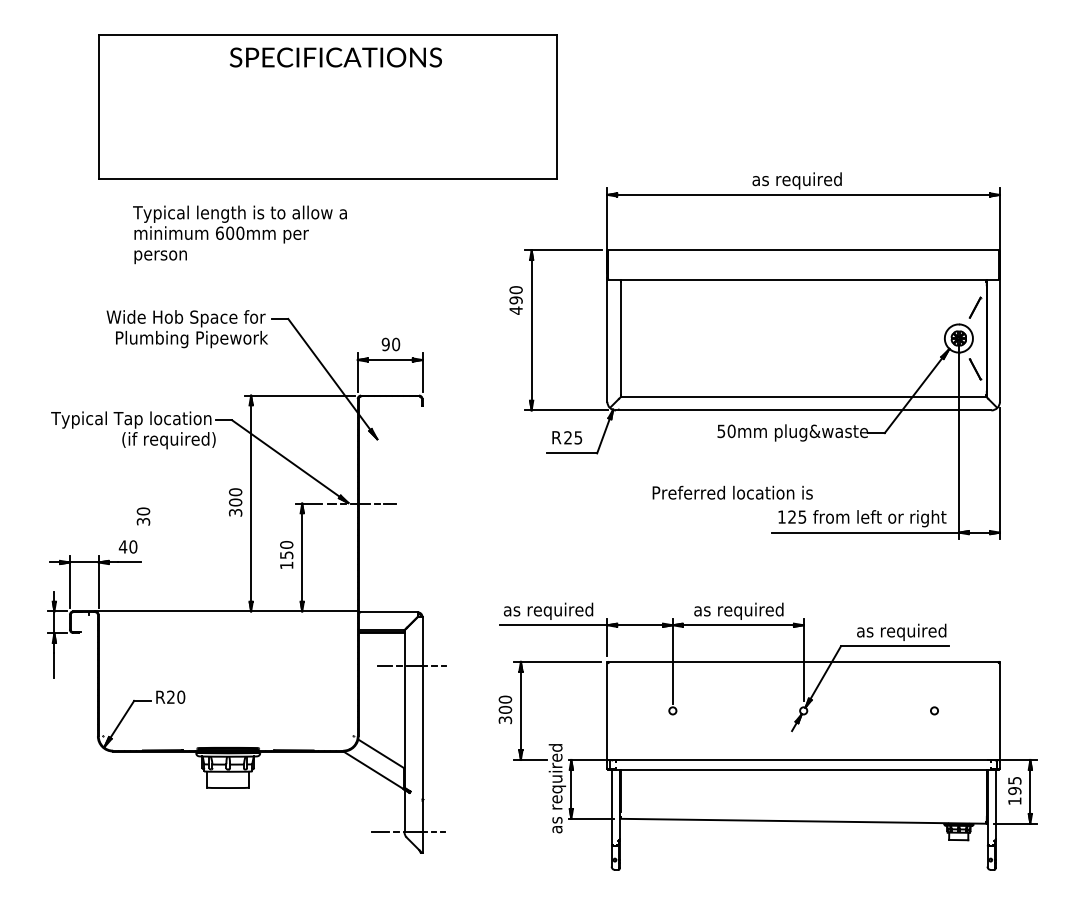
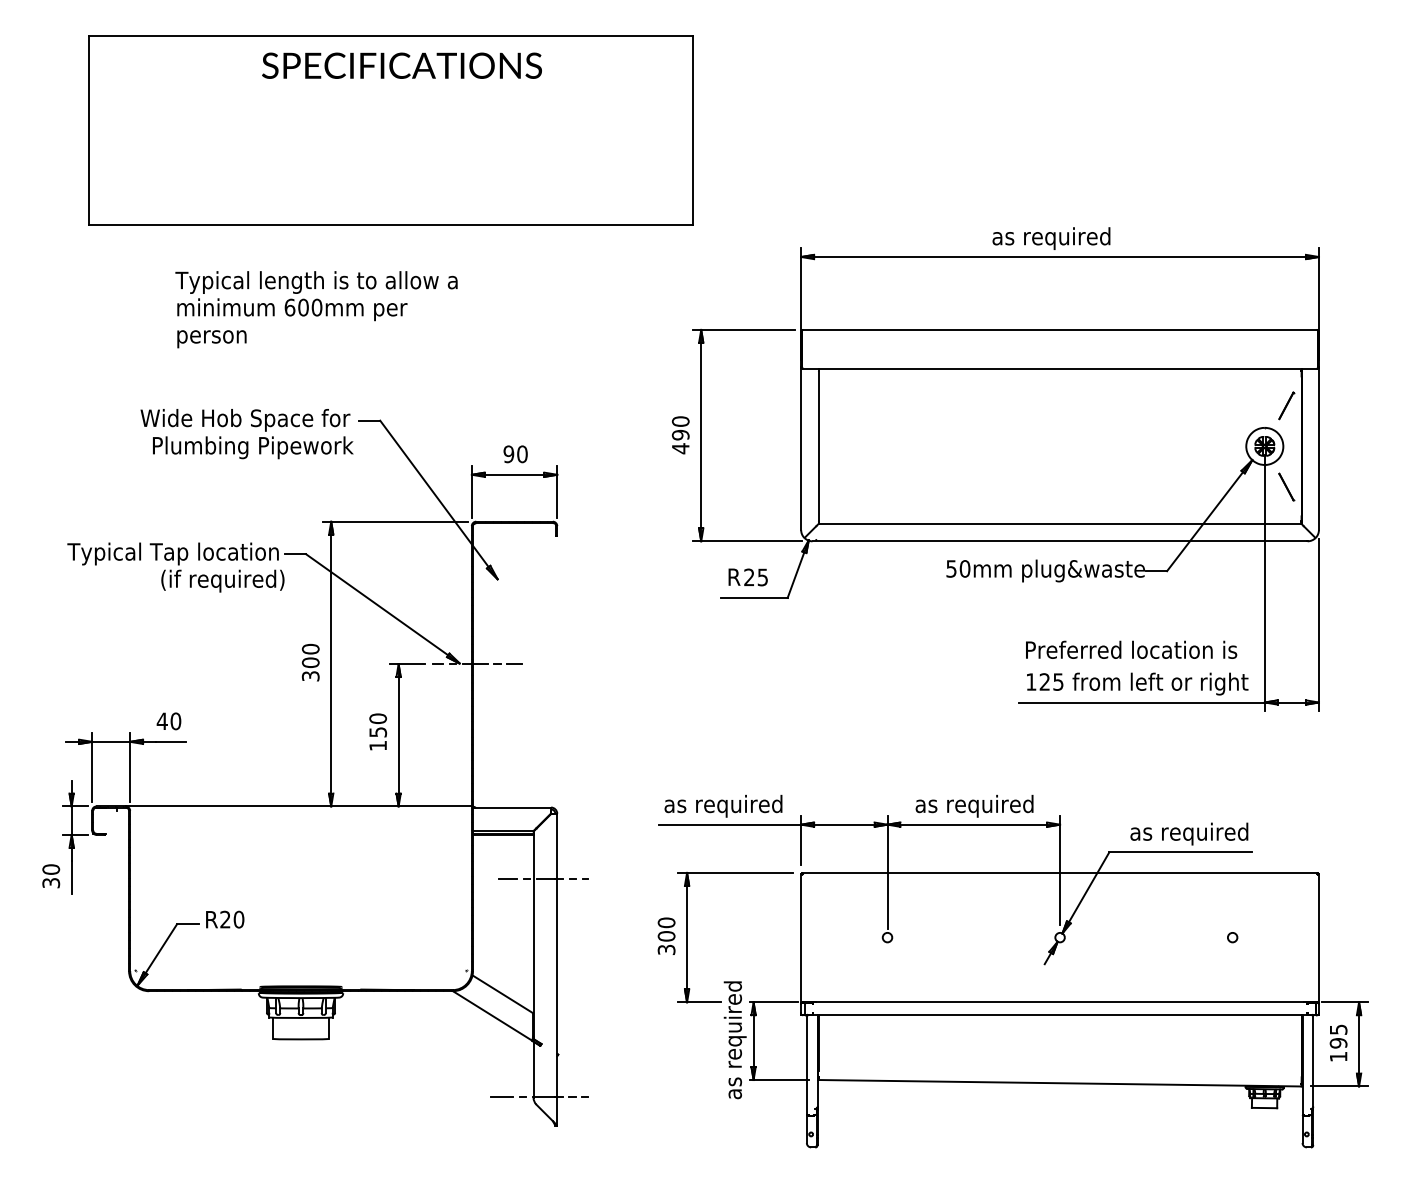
part: (327, 106) -> (390, 130), moved
text: (515, 300) -> (680, 435), moved
text: (732, 492) -> (1131, 649), moved
text: (143, 516) -> (51, 876), moved

